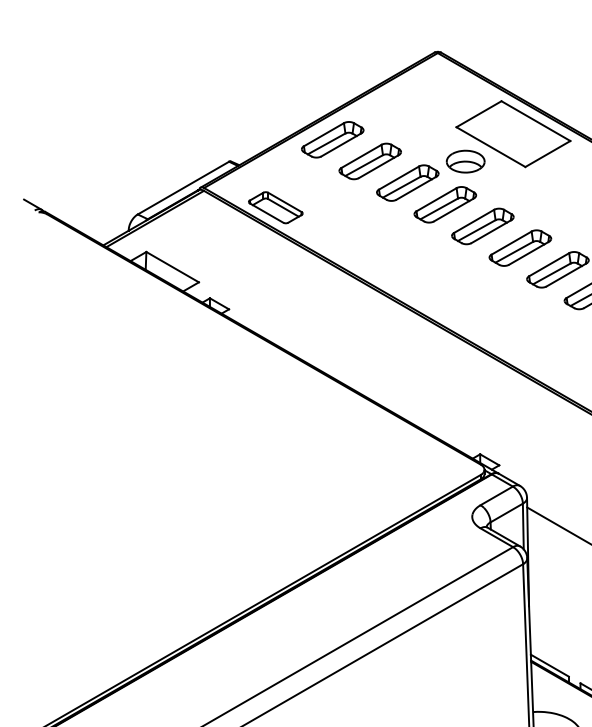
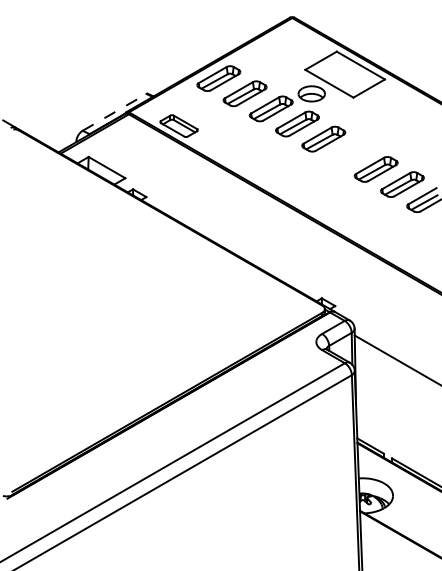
line: (183, 188) -> (114, 112), solid -> dashed
part: (519, 248) -> (349, 154), removed

